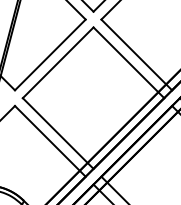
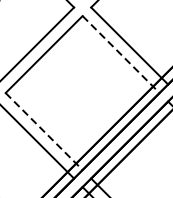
line: (129, 63) -> (121, 55), solid -> dashed
line: (58, 133) -> (44, 131), solid -> dashed

